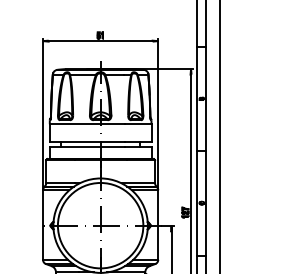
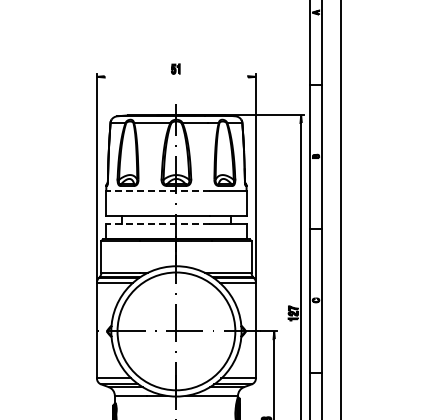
line: (100, 40) -> (176, 76), removed
line: (87, 124) -> (158, 191), solid -> dashed
line: (87, 147) -> (158, 223), solid -> dashed

